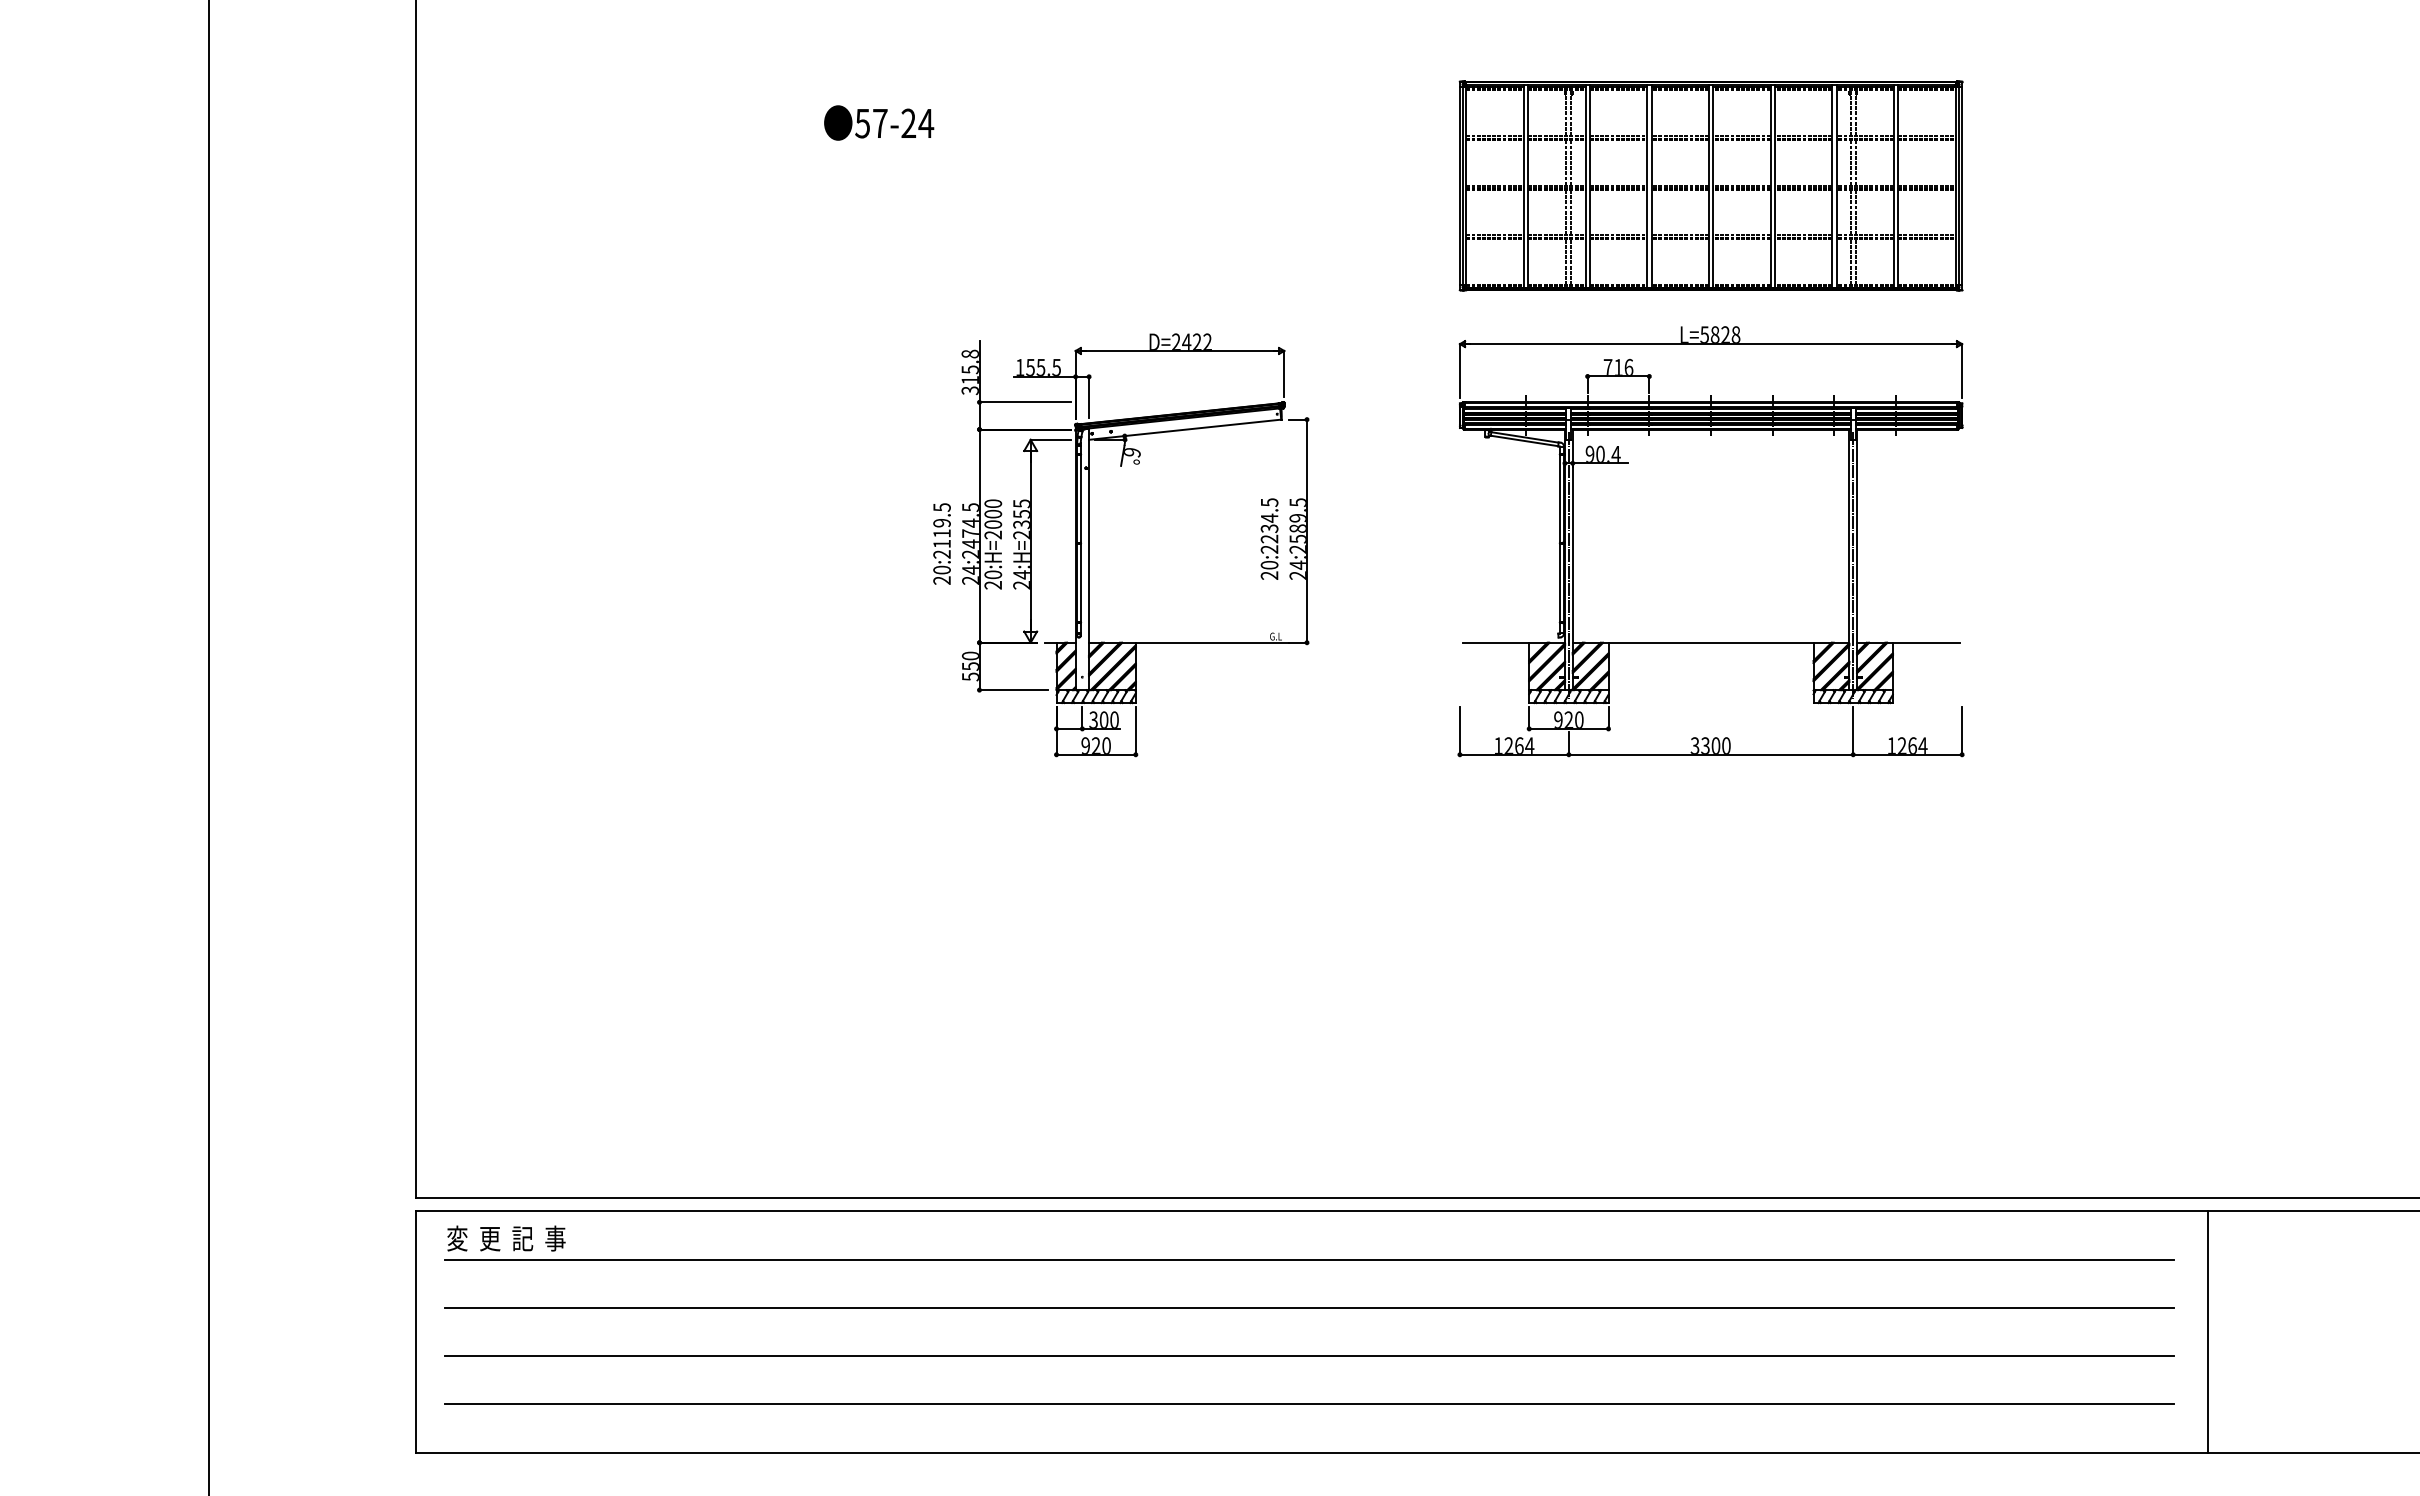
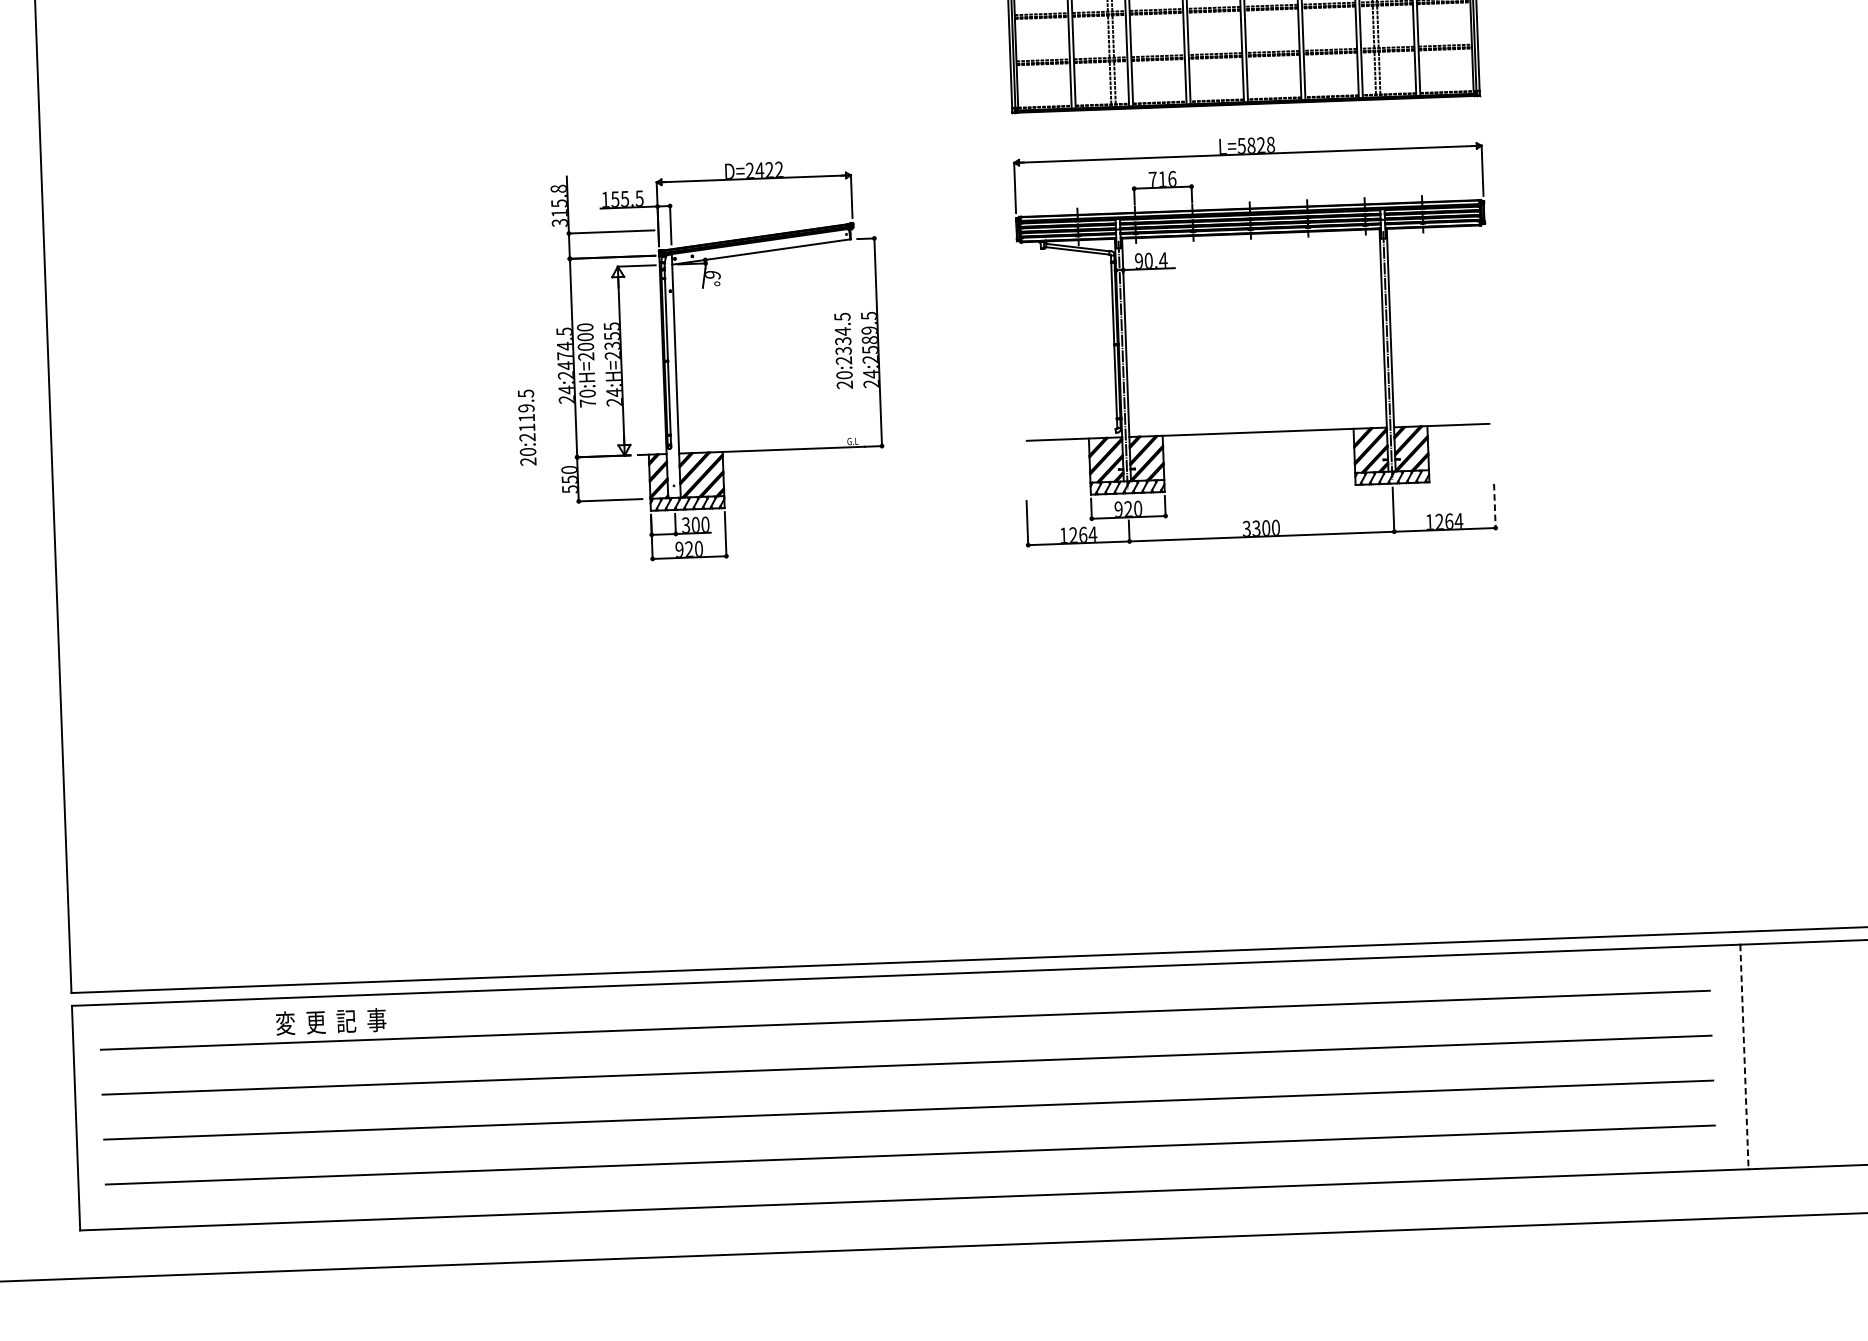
text: (1269, 538) -> (843, 350), 20:2234.5 -> 20:2334.5
text: (941, 543) -> (526, 427), moved
text: (992, 585) -> (587, 403), 20:H=2000 -> 70:H=2000
line: (1962, 731) -> (1495, 506), solid -> dashed
text: (506, 1238) -> (331, 1021), moved
line: (2208, 1331) -> (1744, 1056), solid -> dashed

